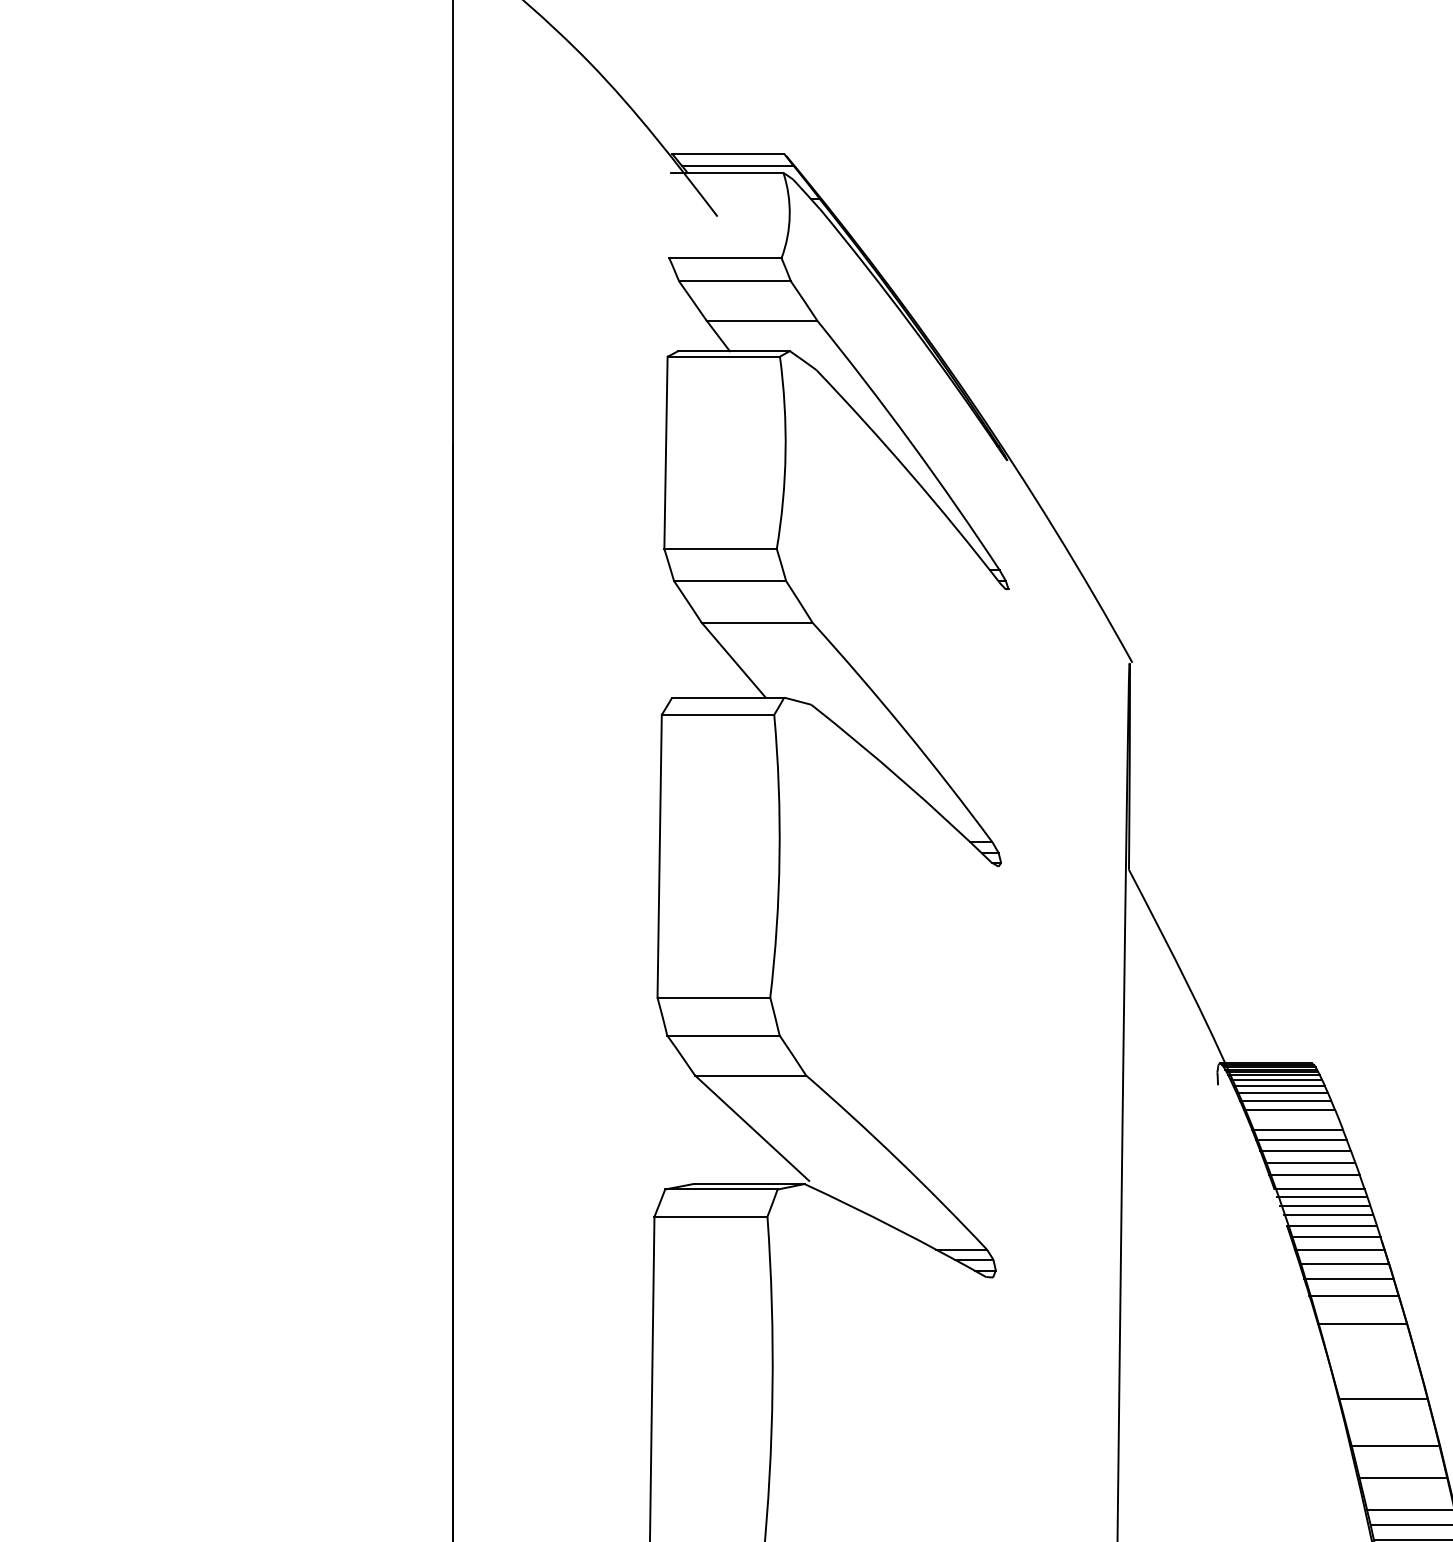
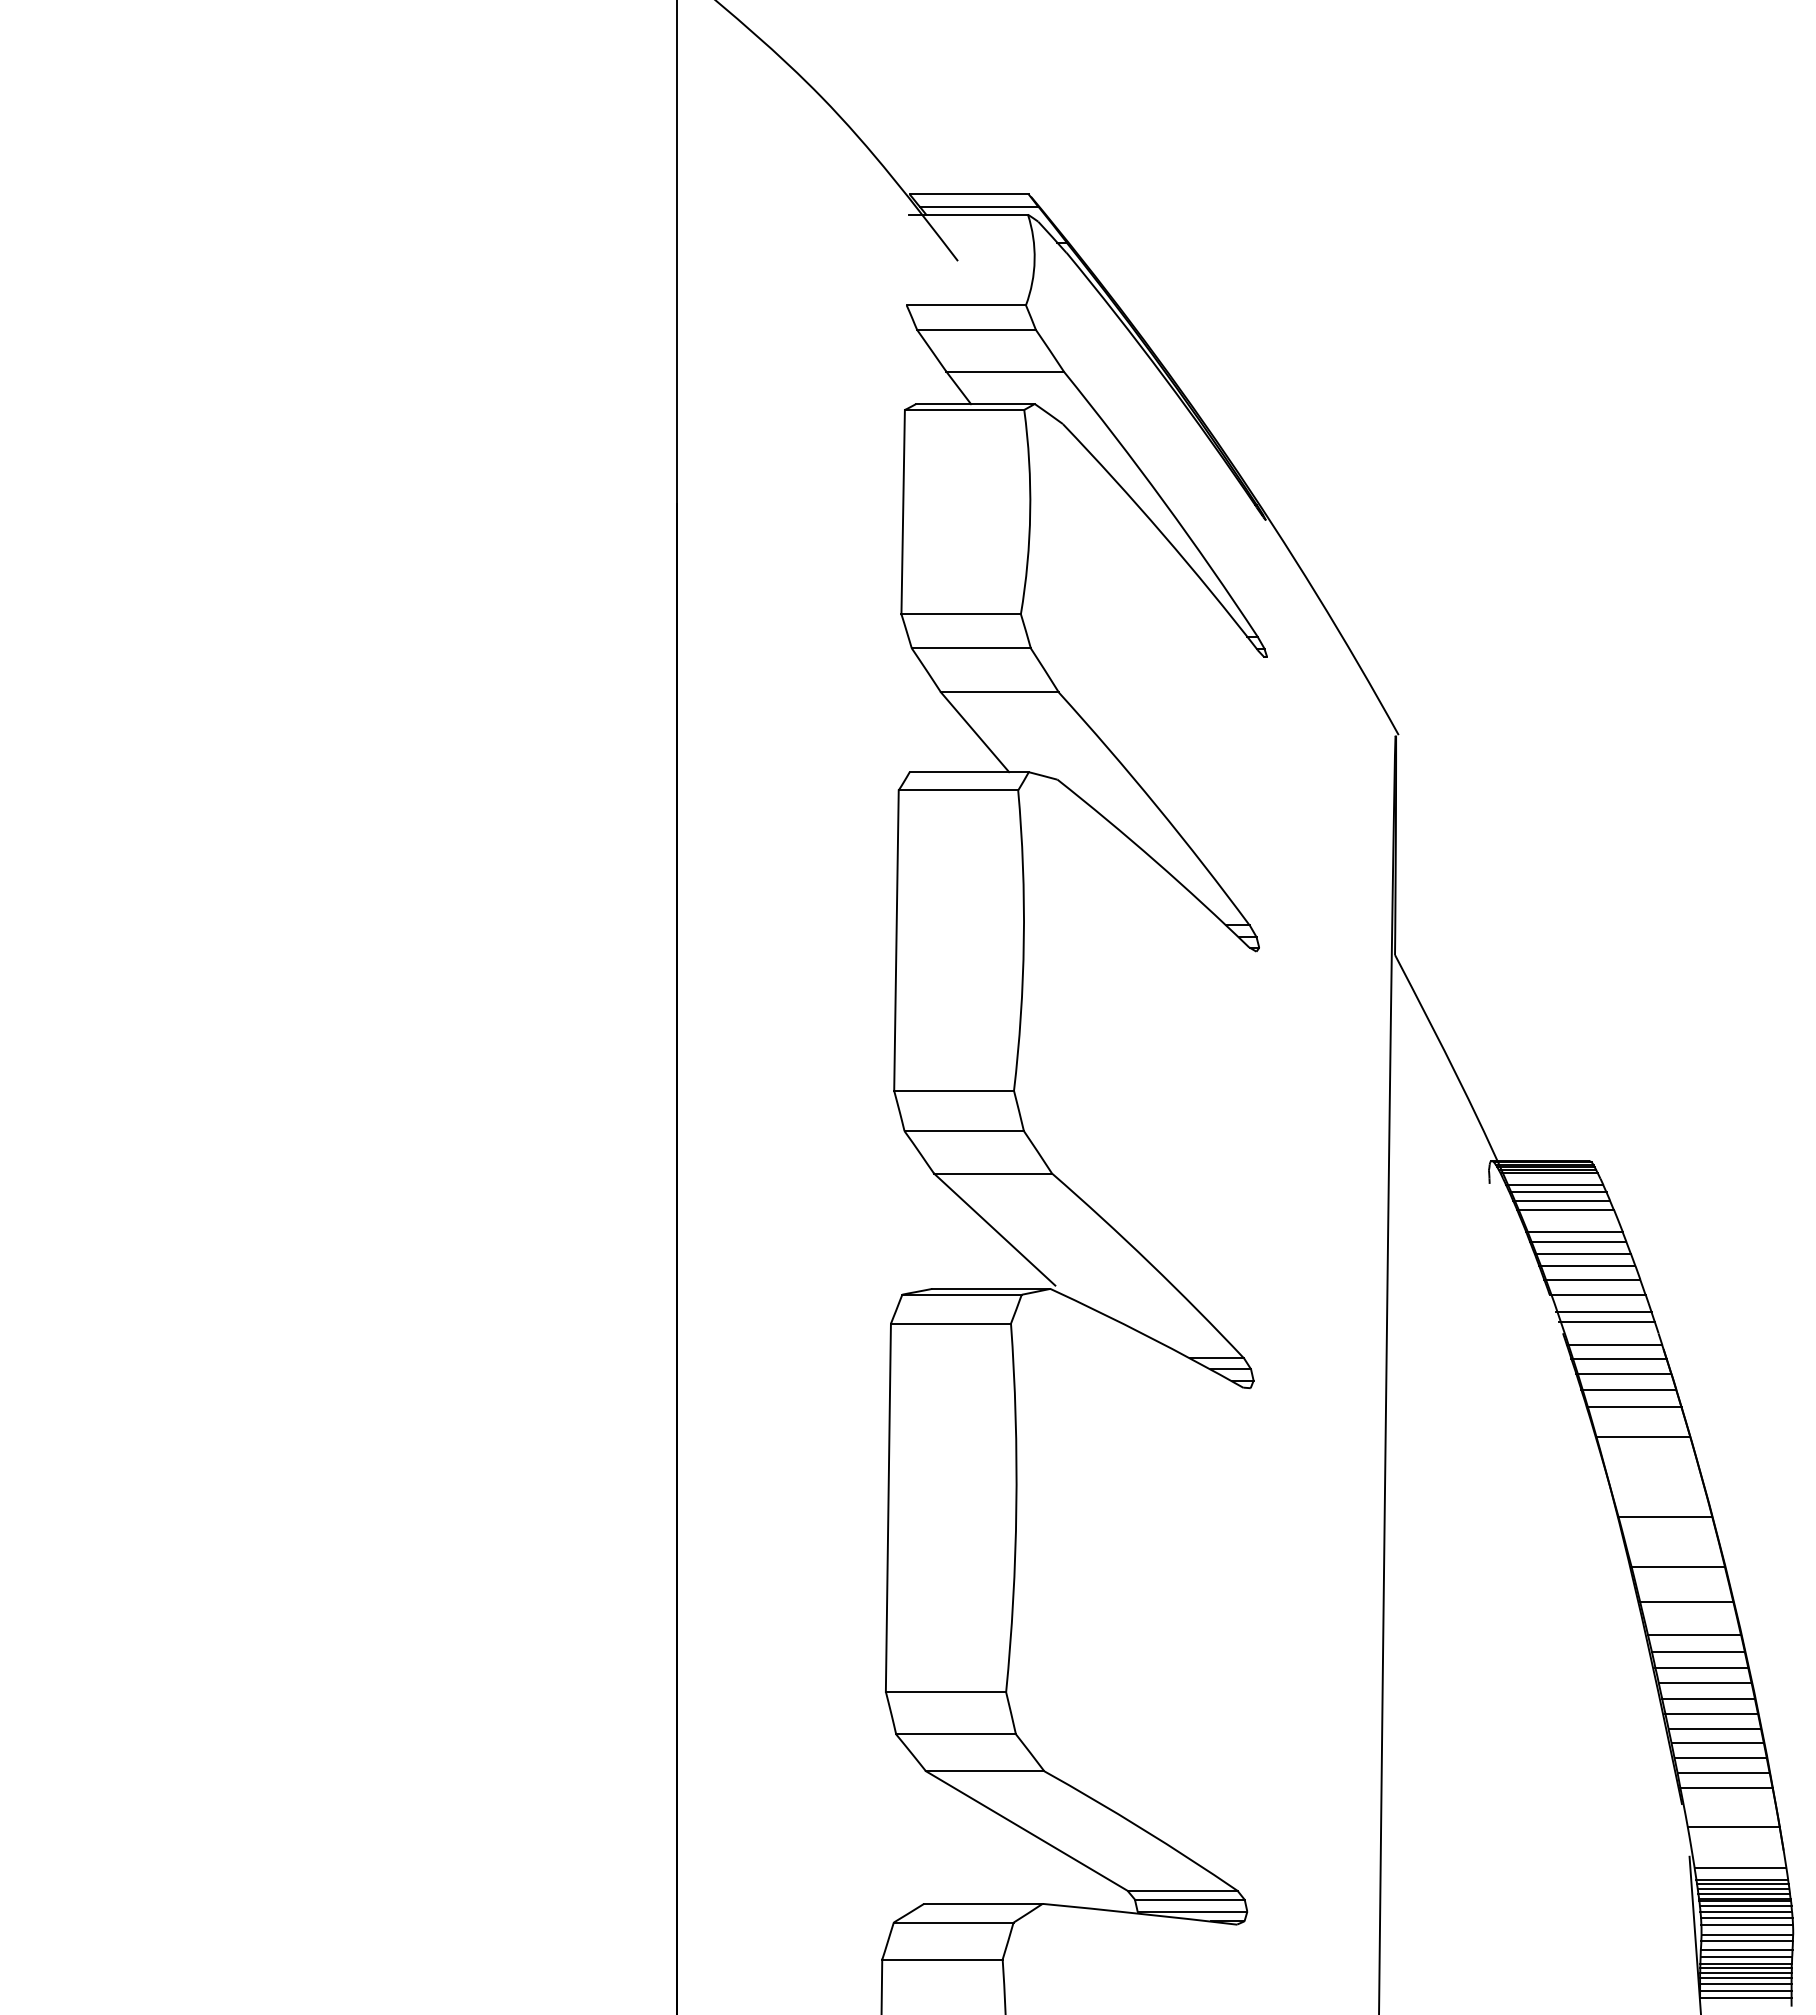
line: (1276, 1080) -> (1551, 1178), removed
line: (1322, 1197) -> (1600, 1303), removed
line: (1331, 1226) -> (1610, 1333), removed

